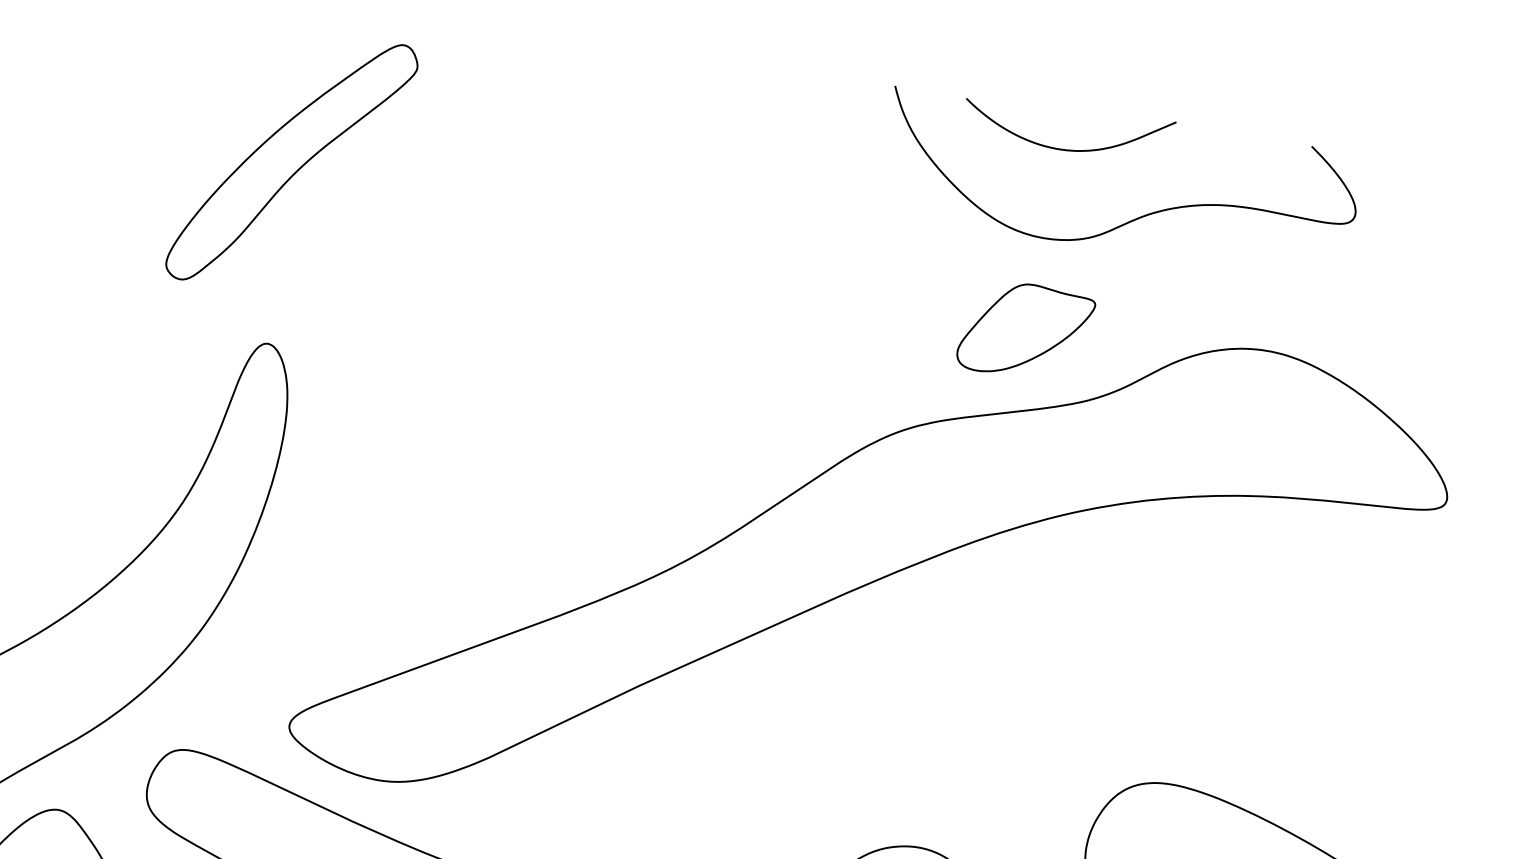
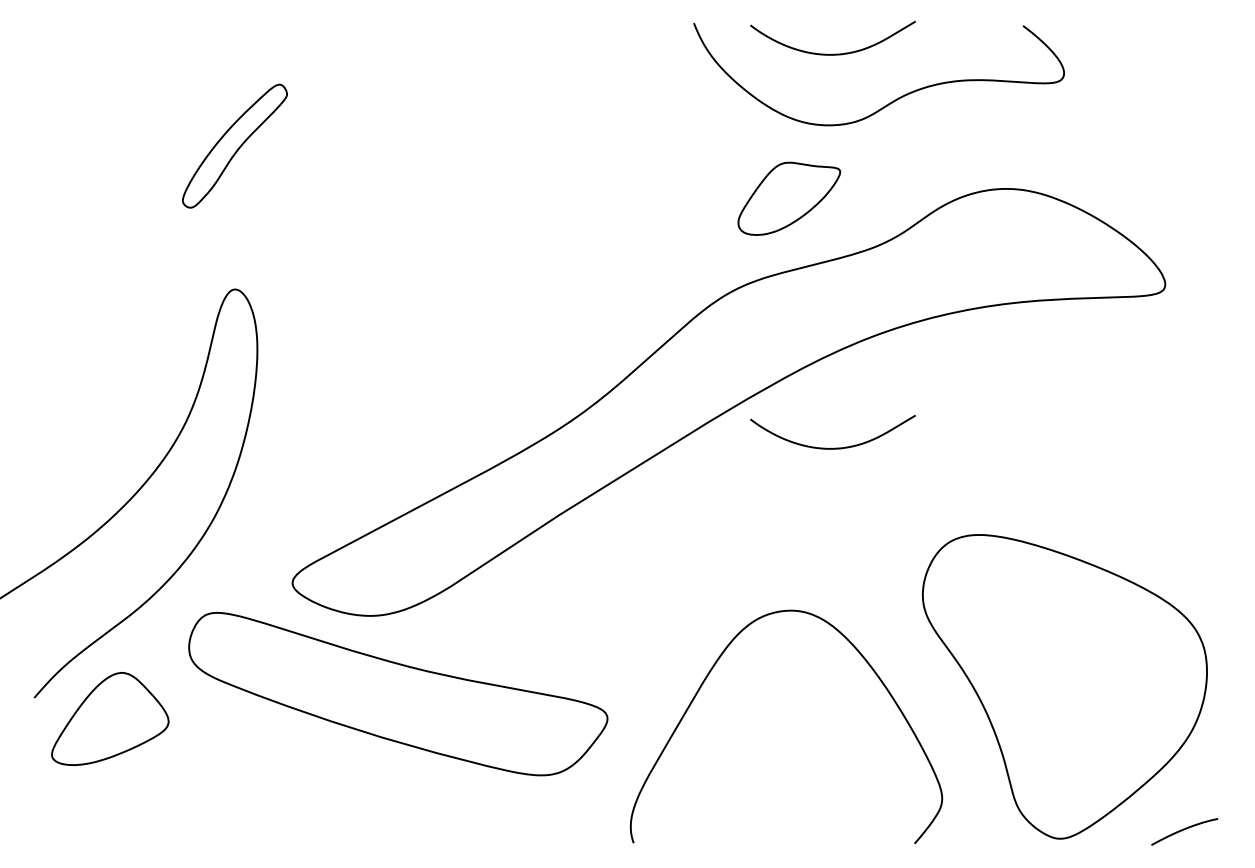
part: (291, 161) -> (234, 145), size x0.6
part: (1026, 330) -> (789, 198), moved
curve: (999, 647) -> (834, 447), added

